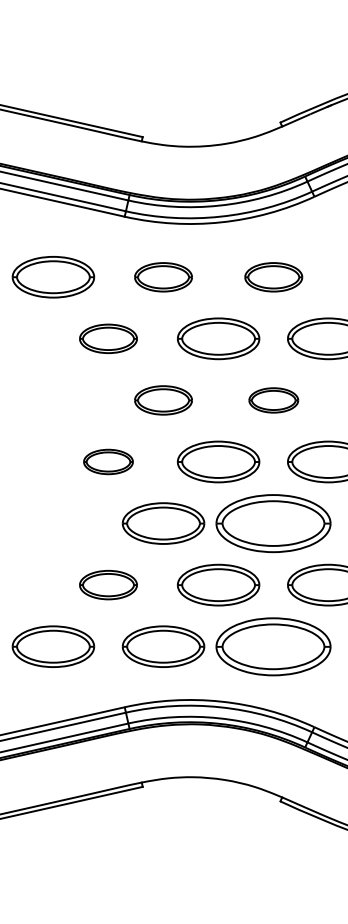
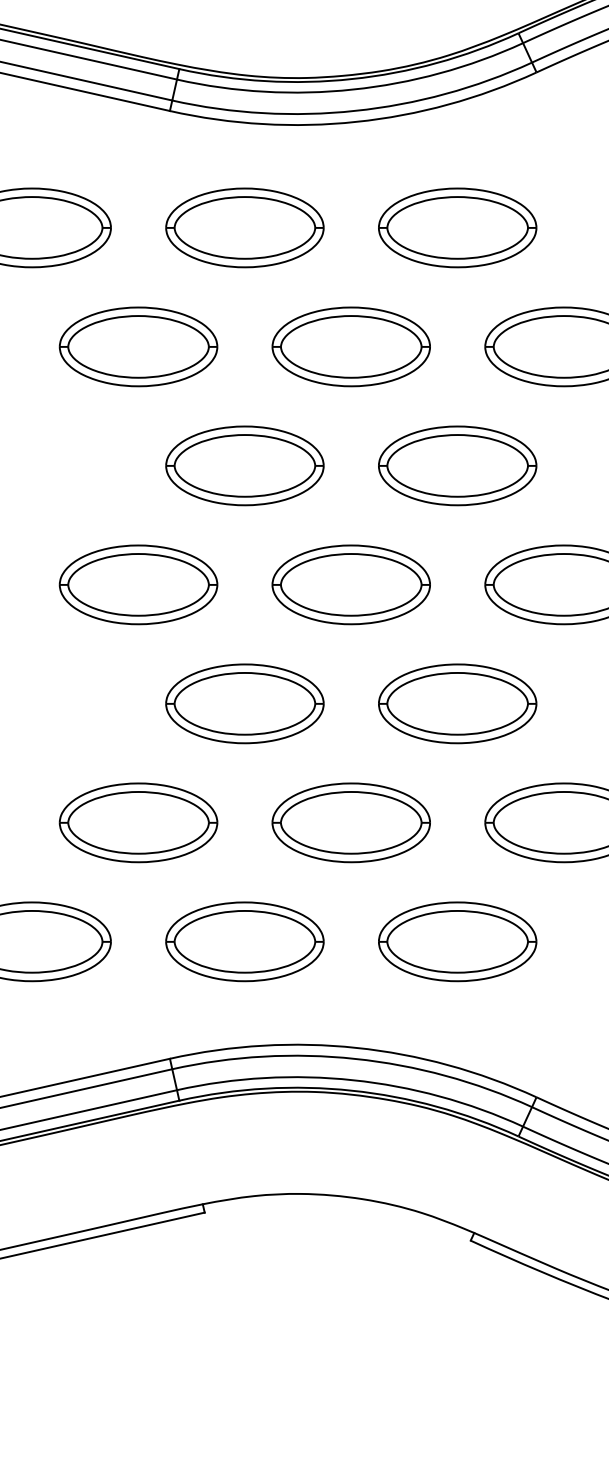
part: (163, 277) -> (244, 228), size x1.43
part: (273, 277) -> (457, 228), size x1.43
part: (108, 338) -> (138, 346), size x1.43
part: (163, 400) -> (244, 466), size x1.43
part: (273, 400) -> (457, 466), size x1.67
part: (108, 461) -> (138, 583), size x1.67
part: (273, 523) -> (457, 703), size x0.71
part: (108, 584) -> (138, 821), size x1.43
part: (273, 646) -> (457, 941), size x0.71

